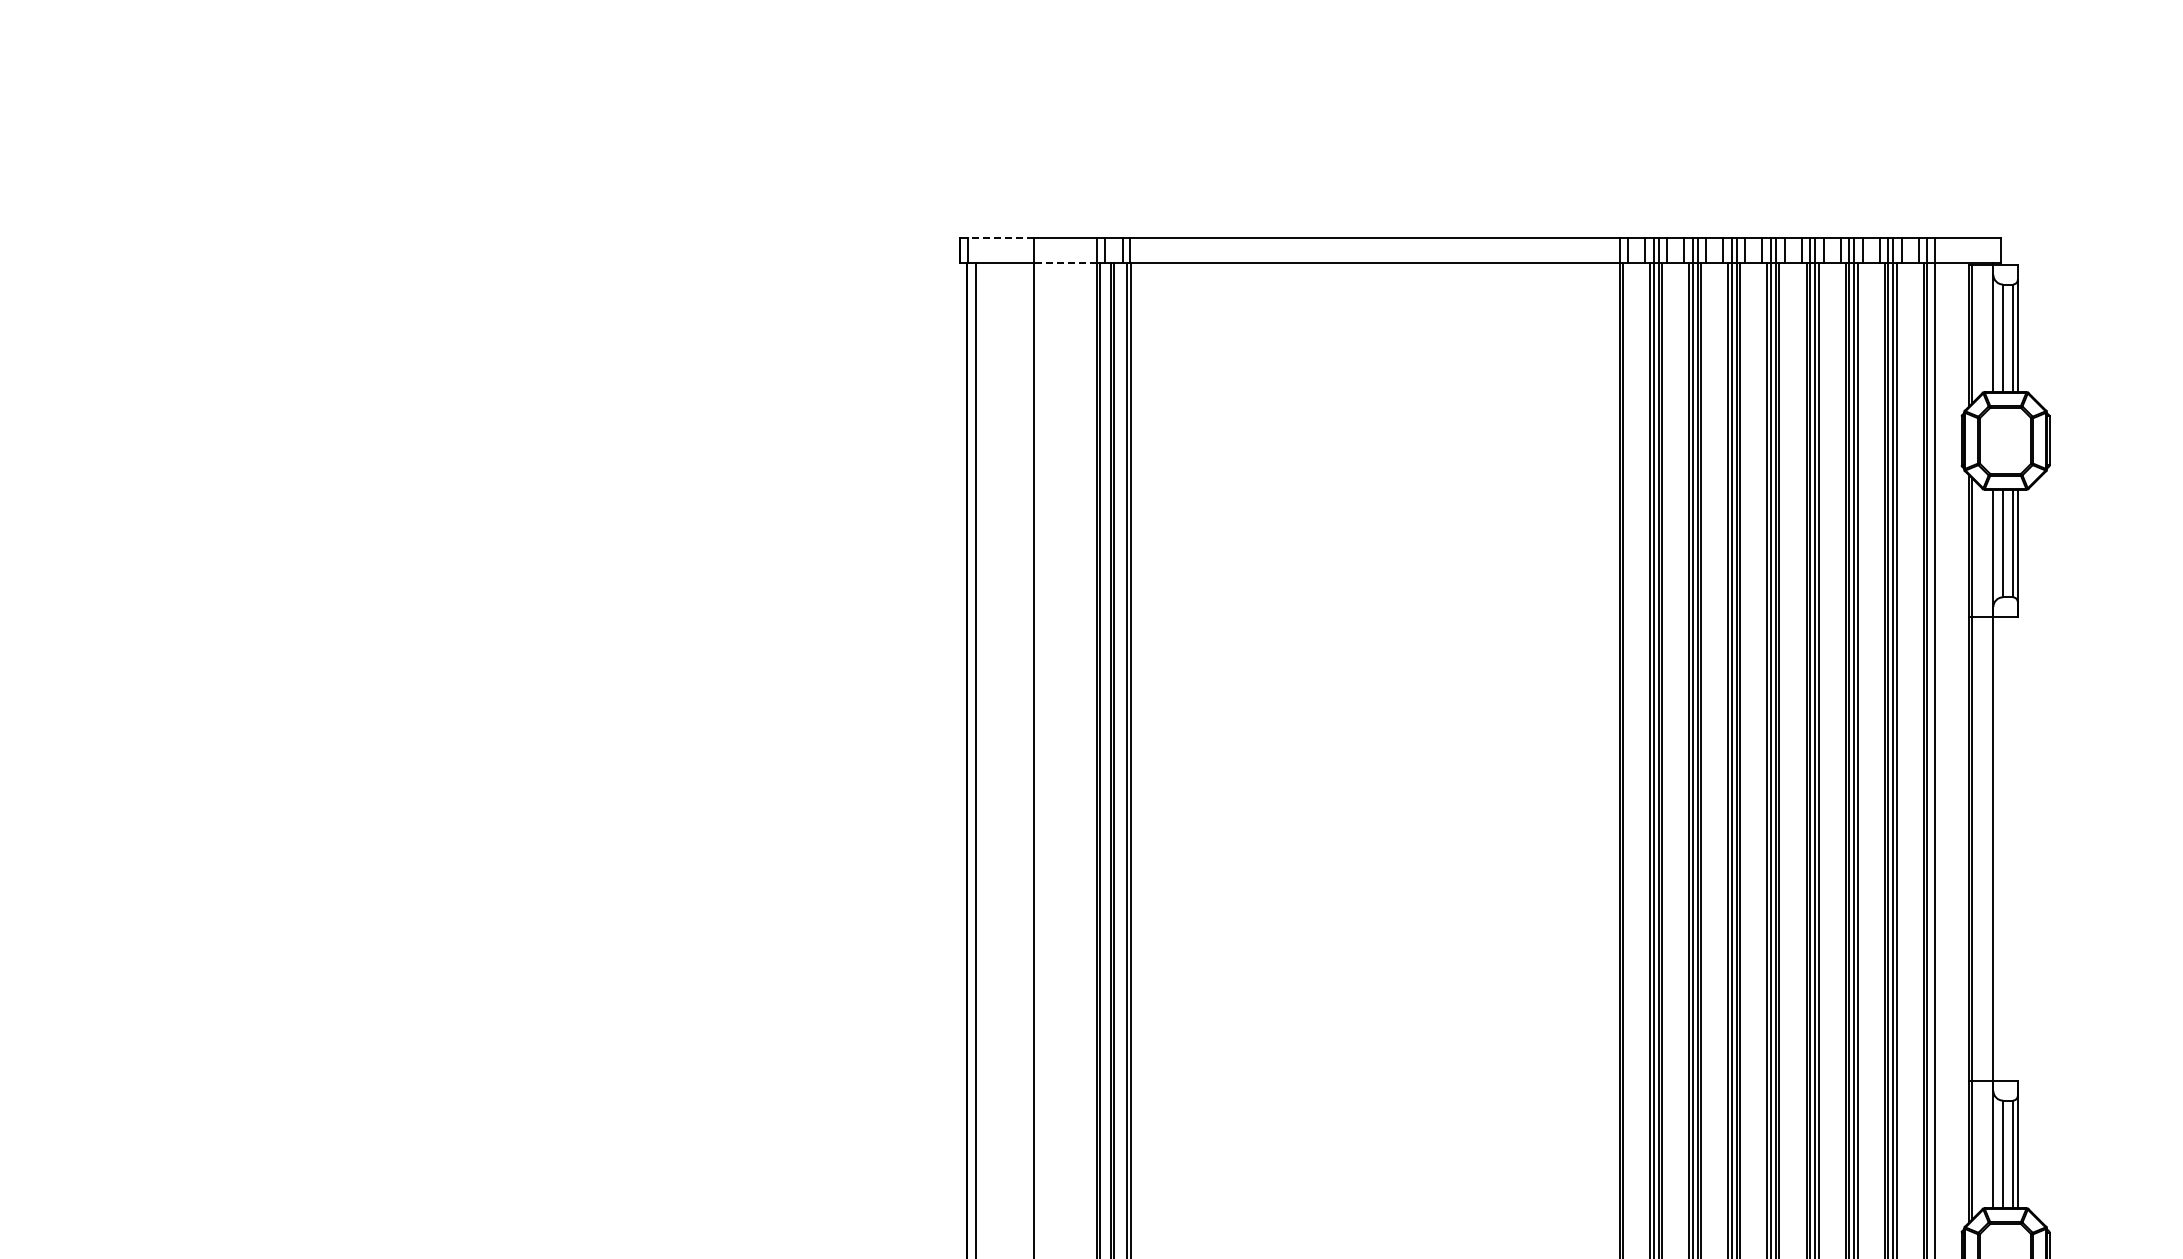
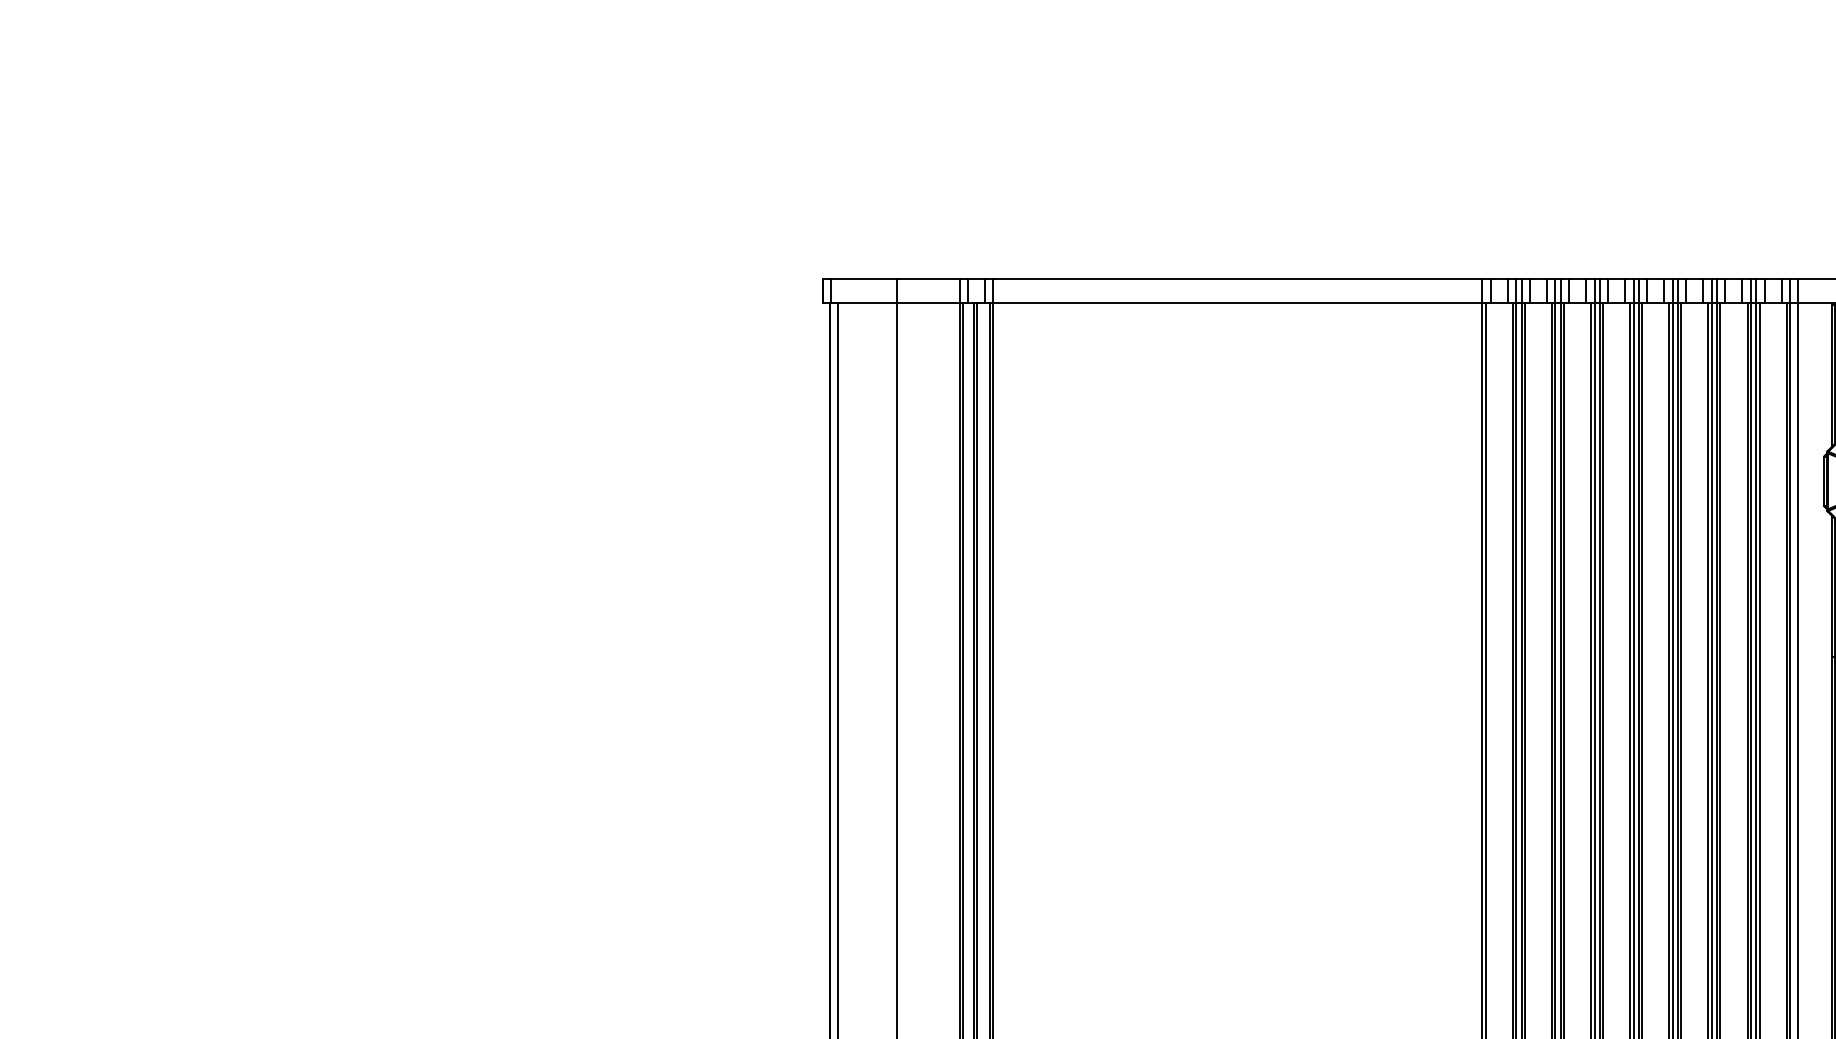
line: (1001, 238) -> (864, 278), dashed -> solid
line: (1064, 262) -> (927, 302), dashed -> solid

